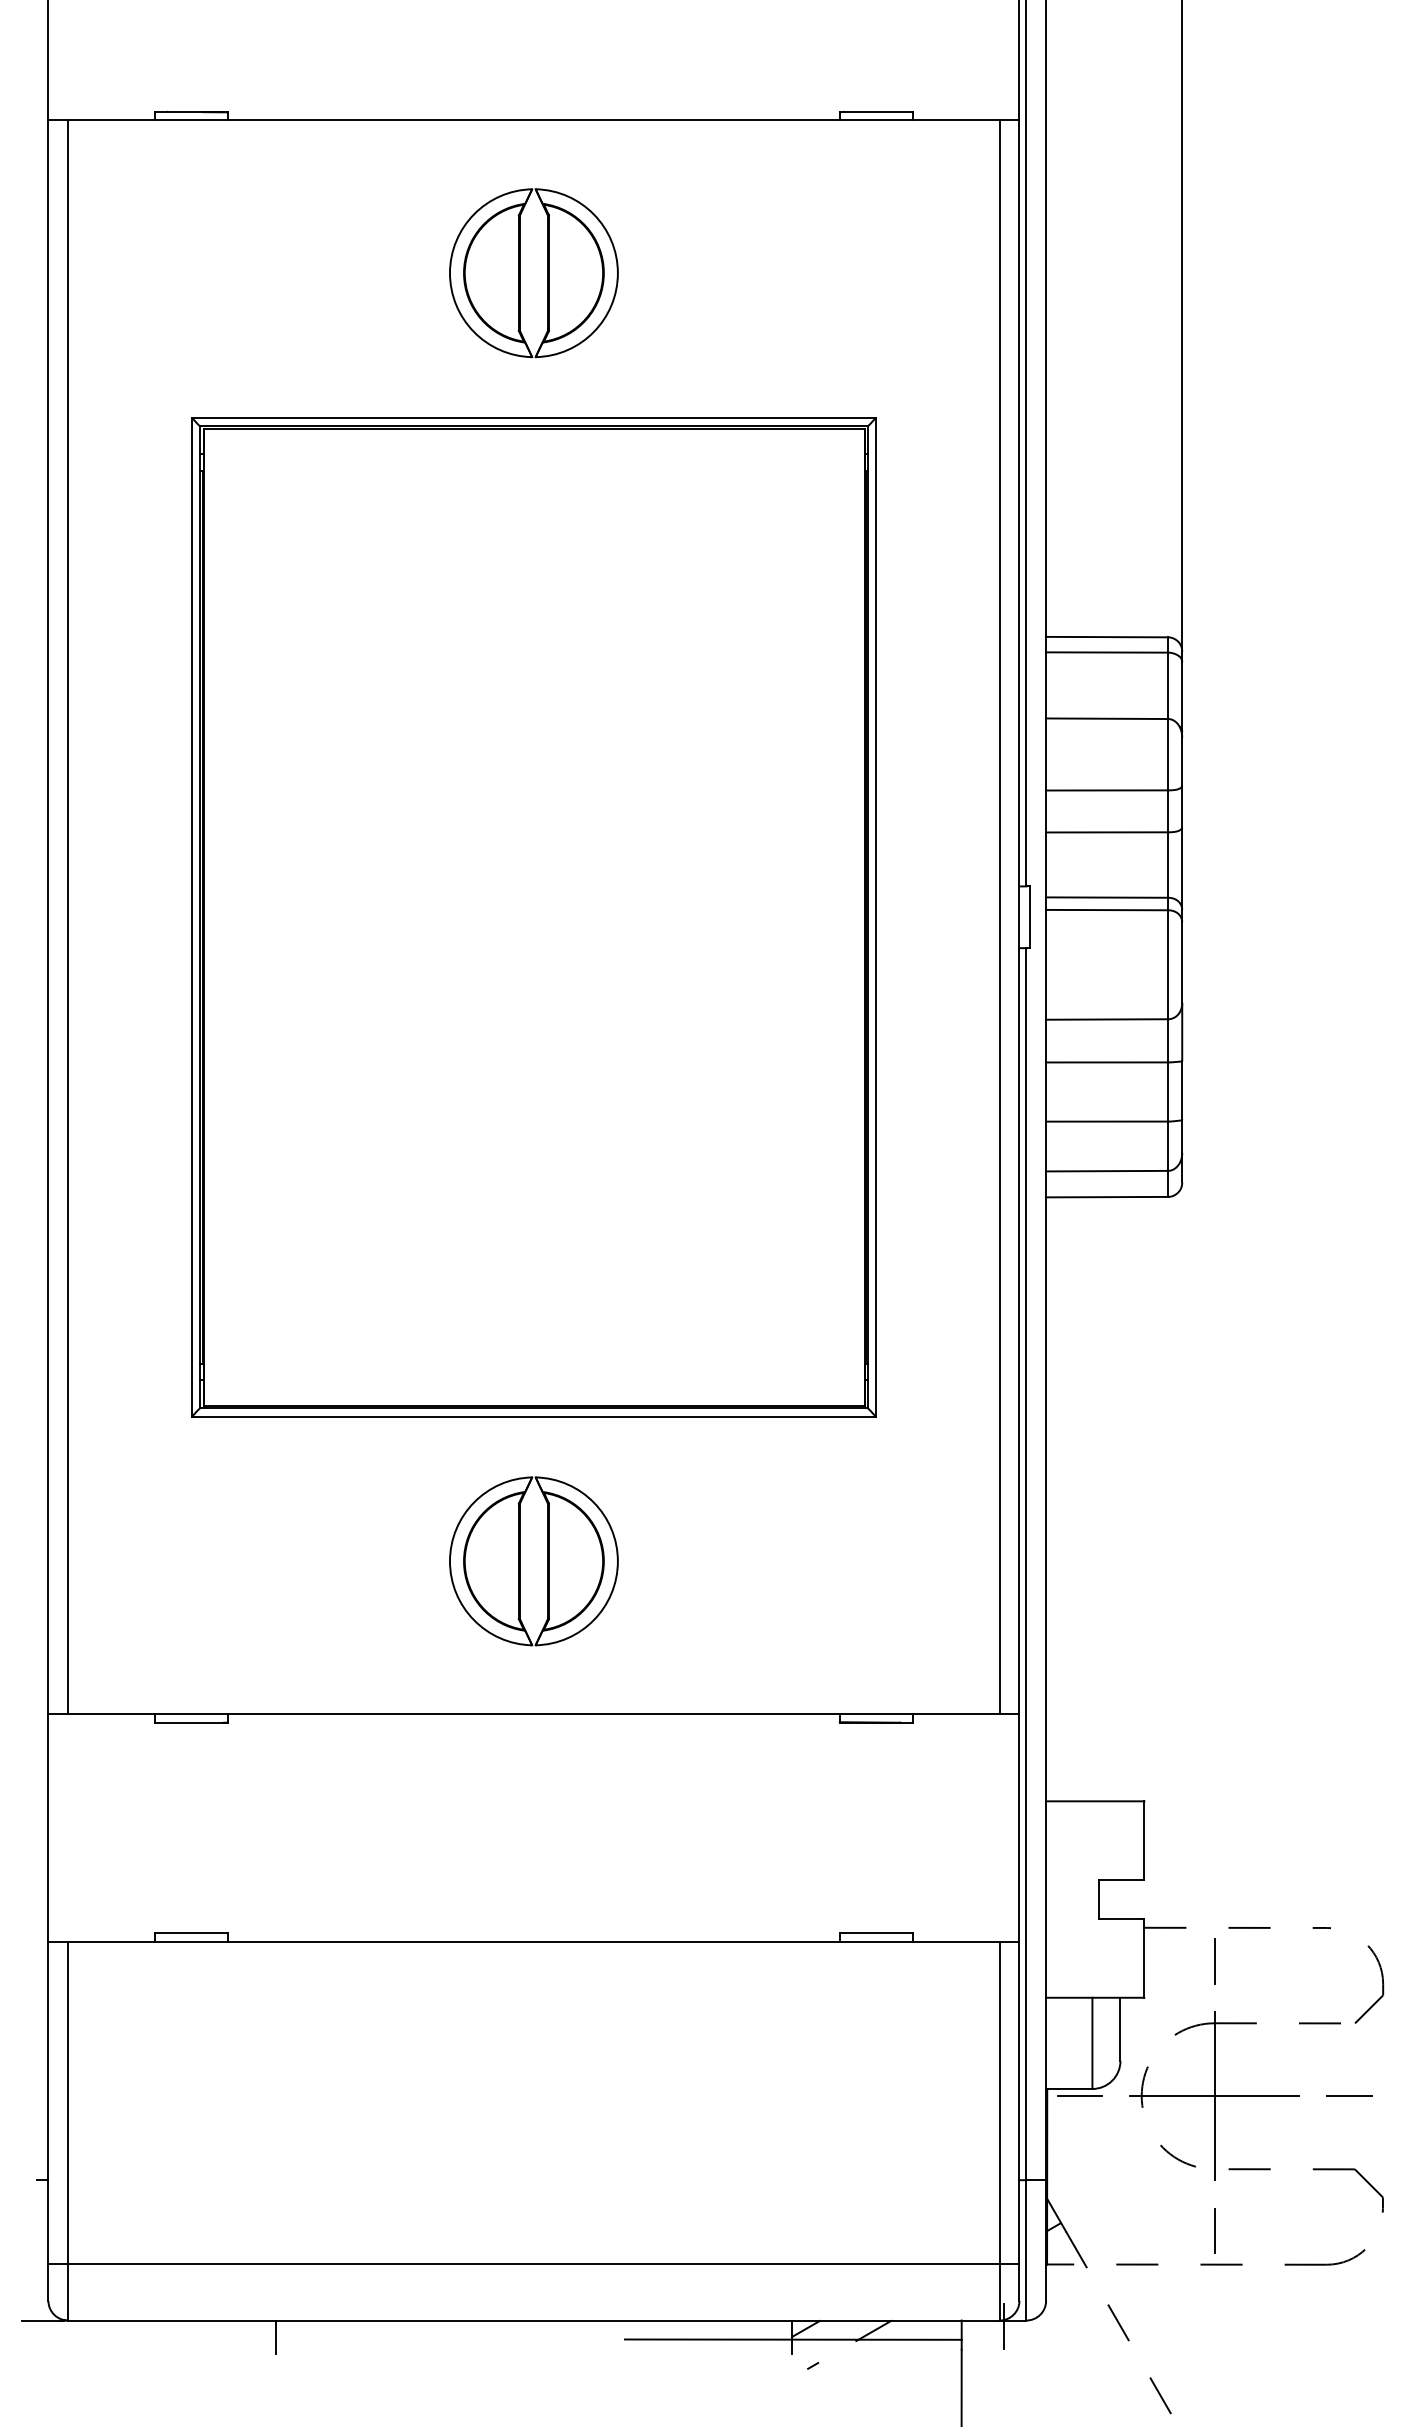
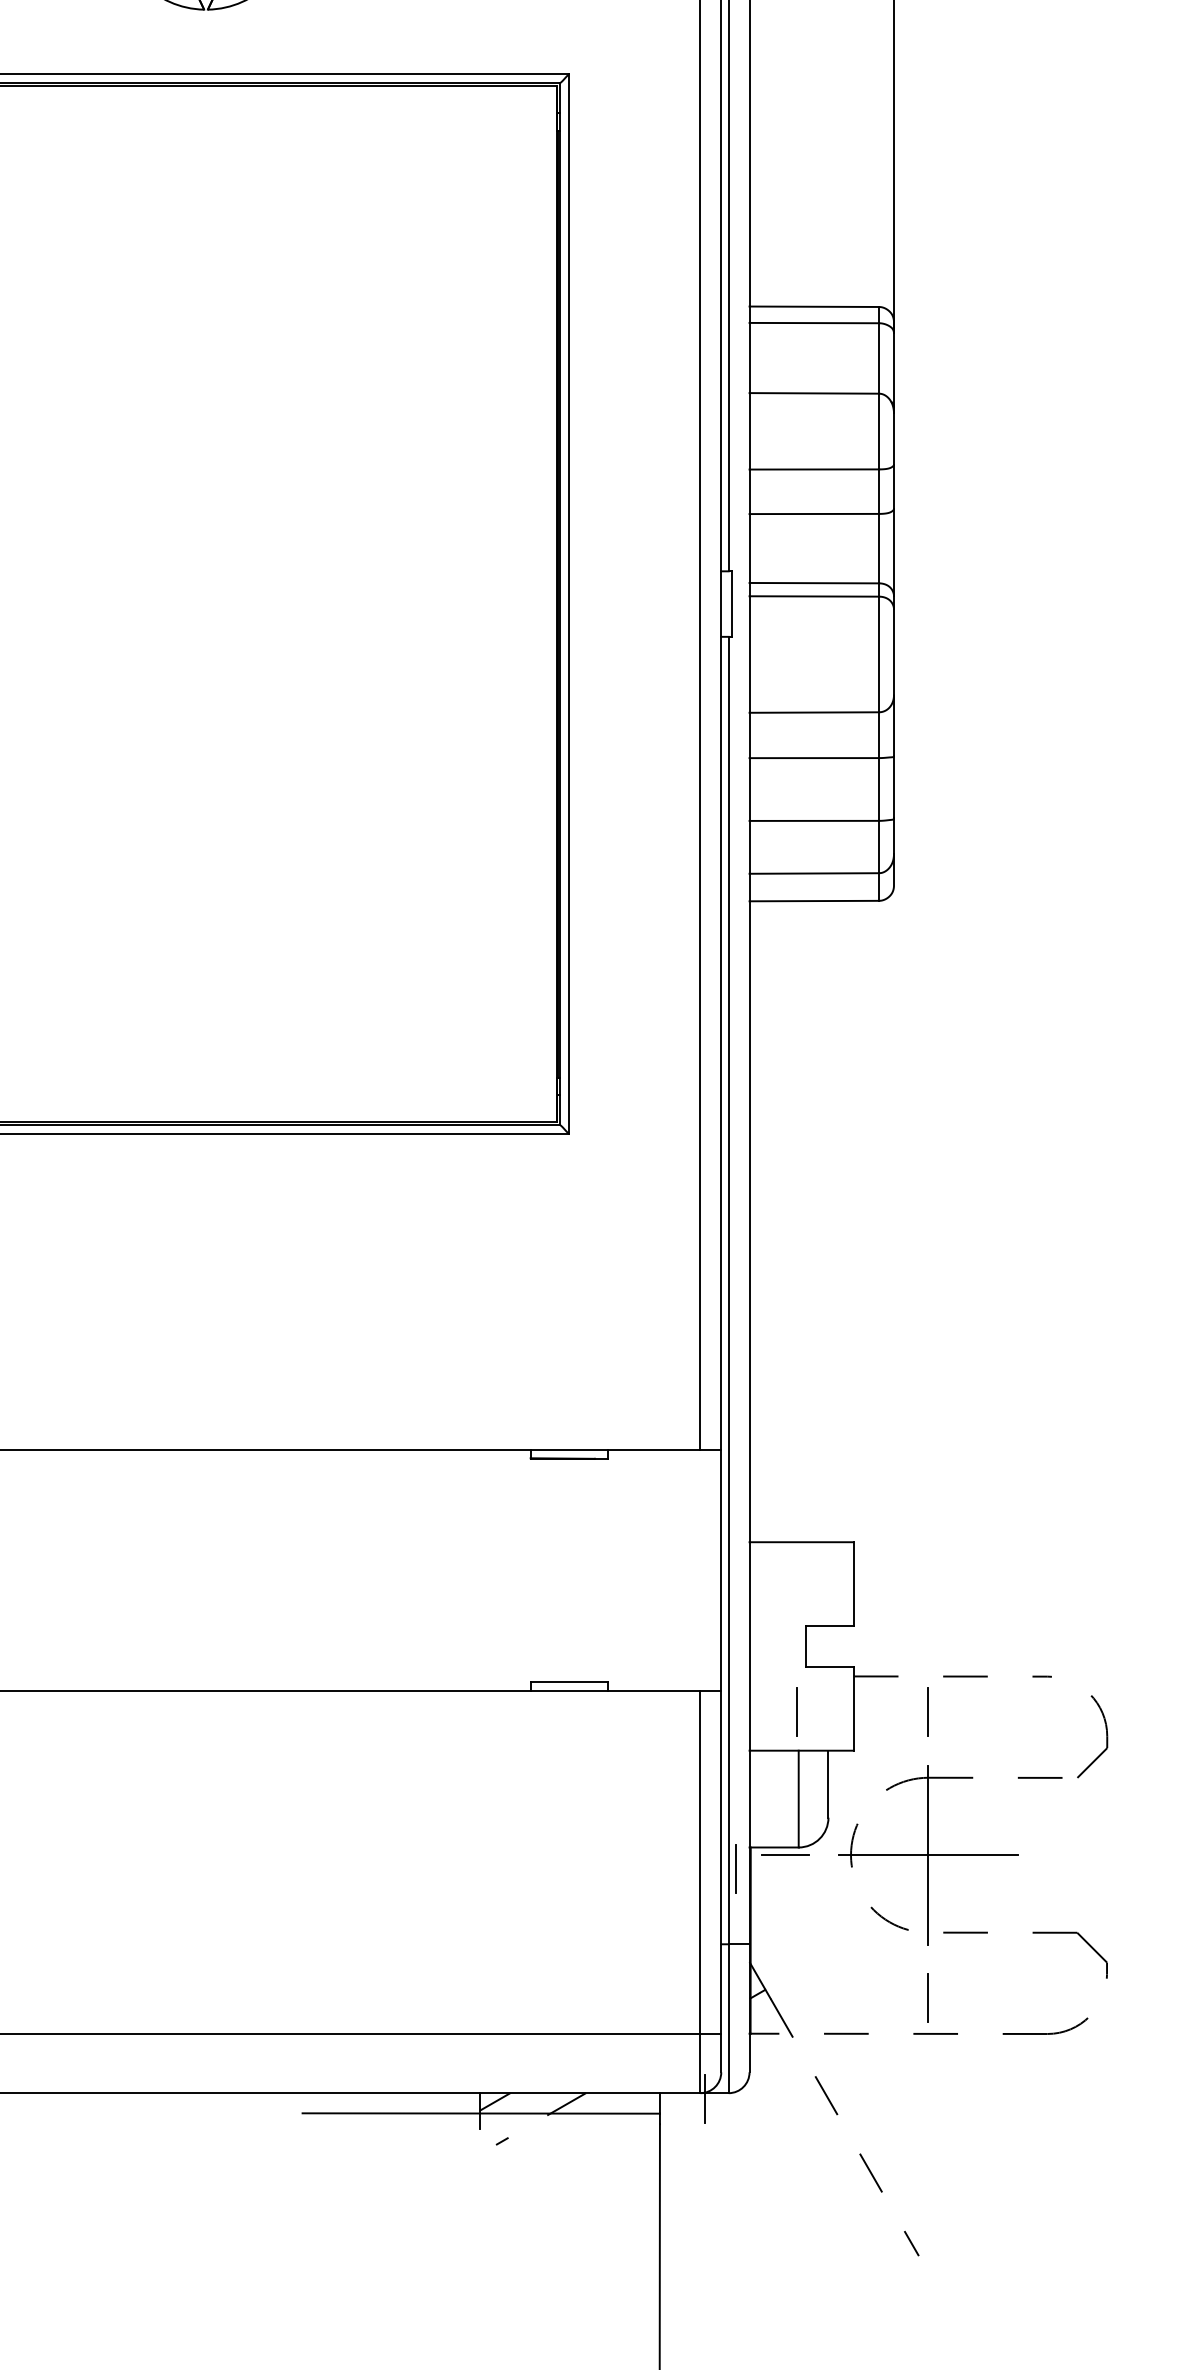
part: (533, 1561) -> (205, 1287), removed
line: (1090, 1961) -> (796, 1712), added
line: (1348, 2096) -> (1070, 1855), removed
line: (1033, 2108) -> (736, 1868), added

